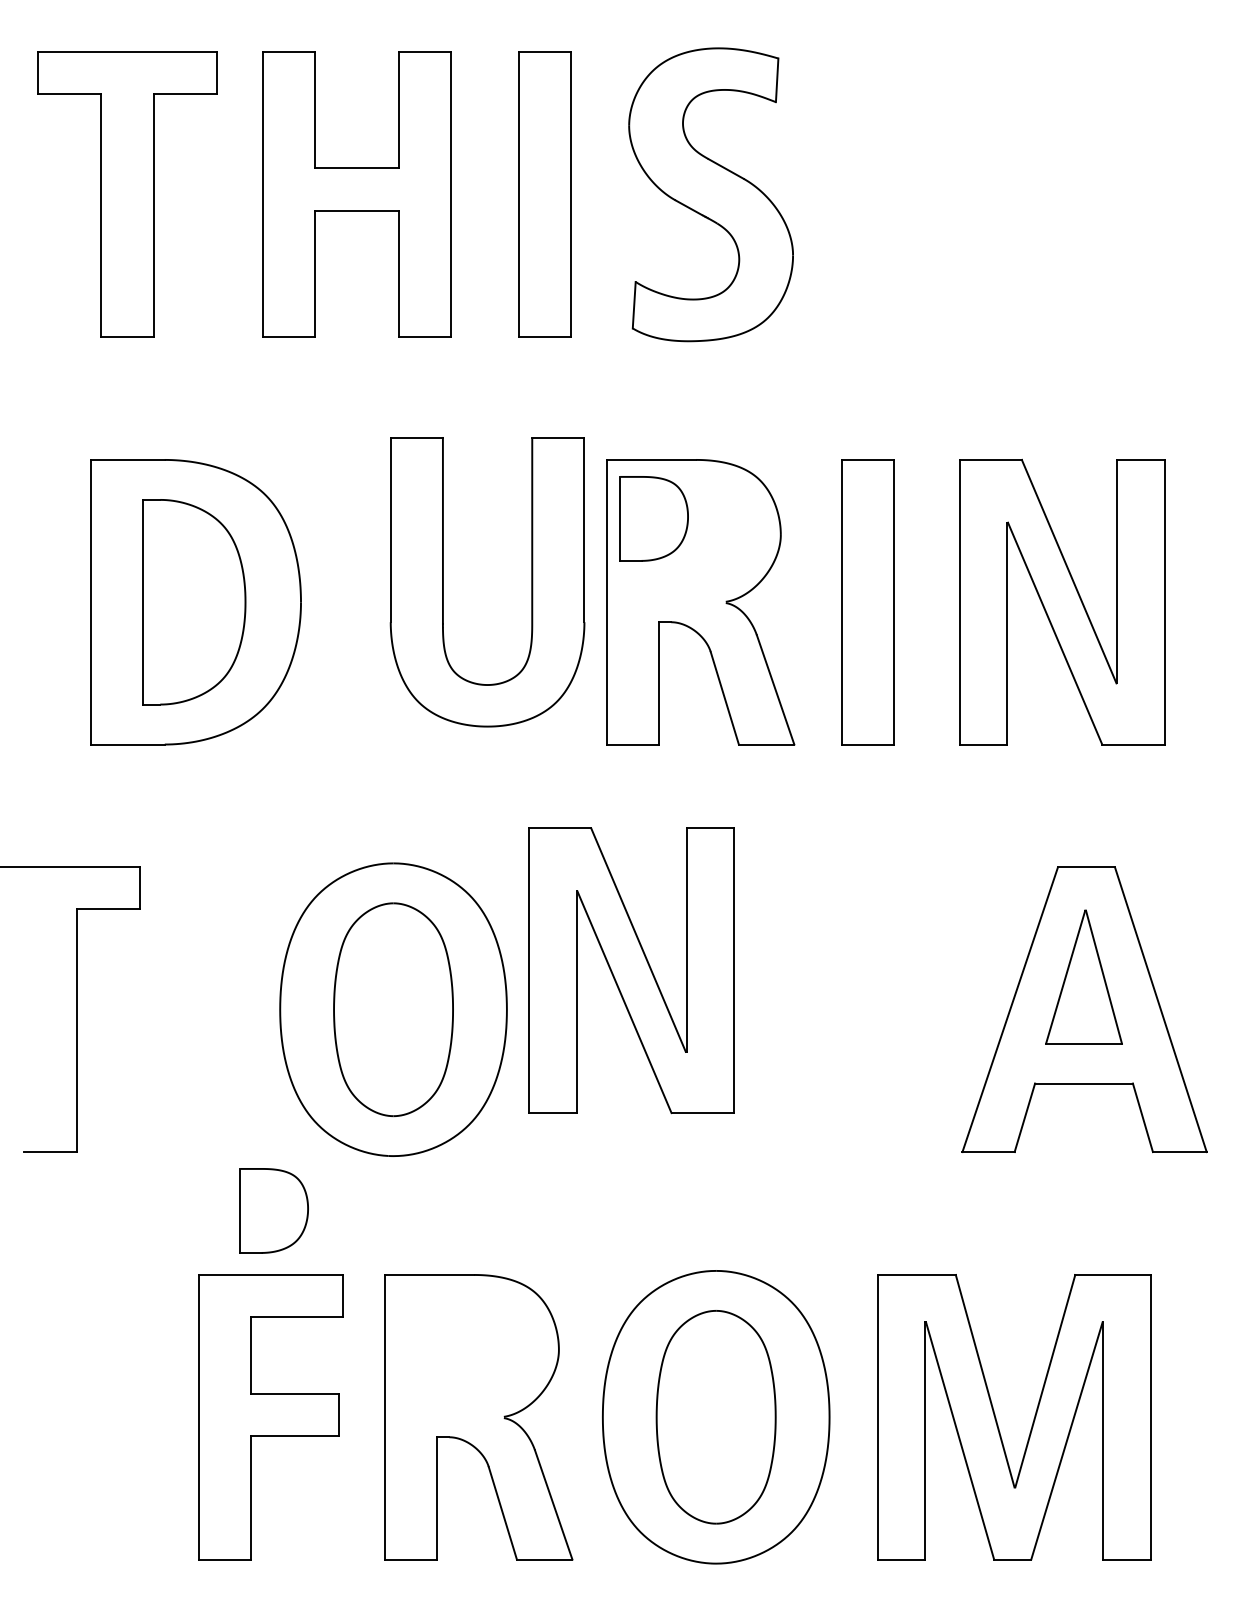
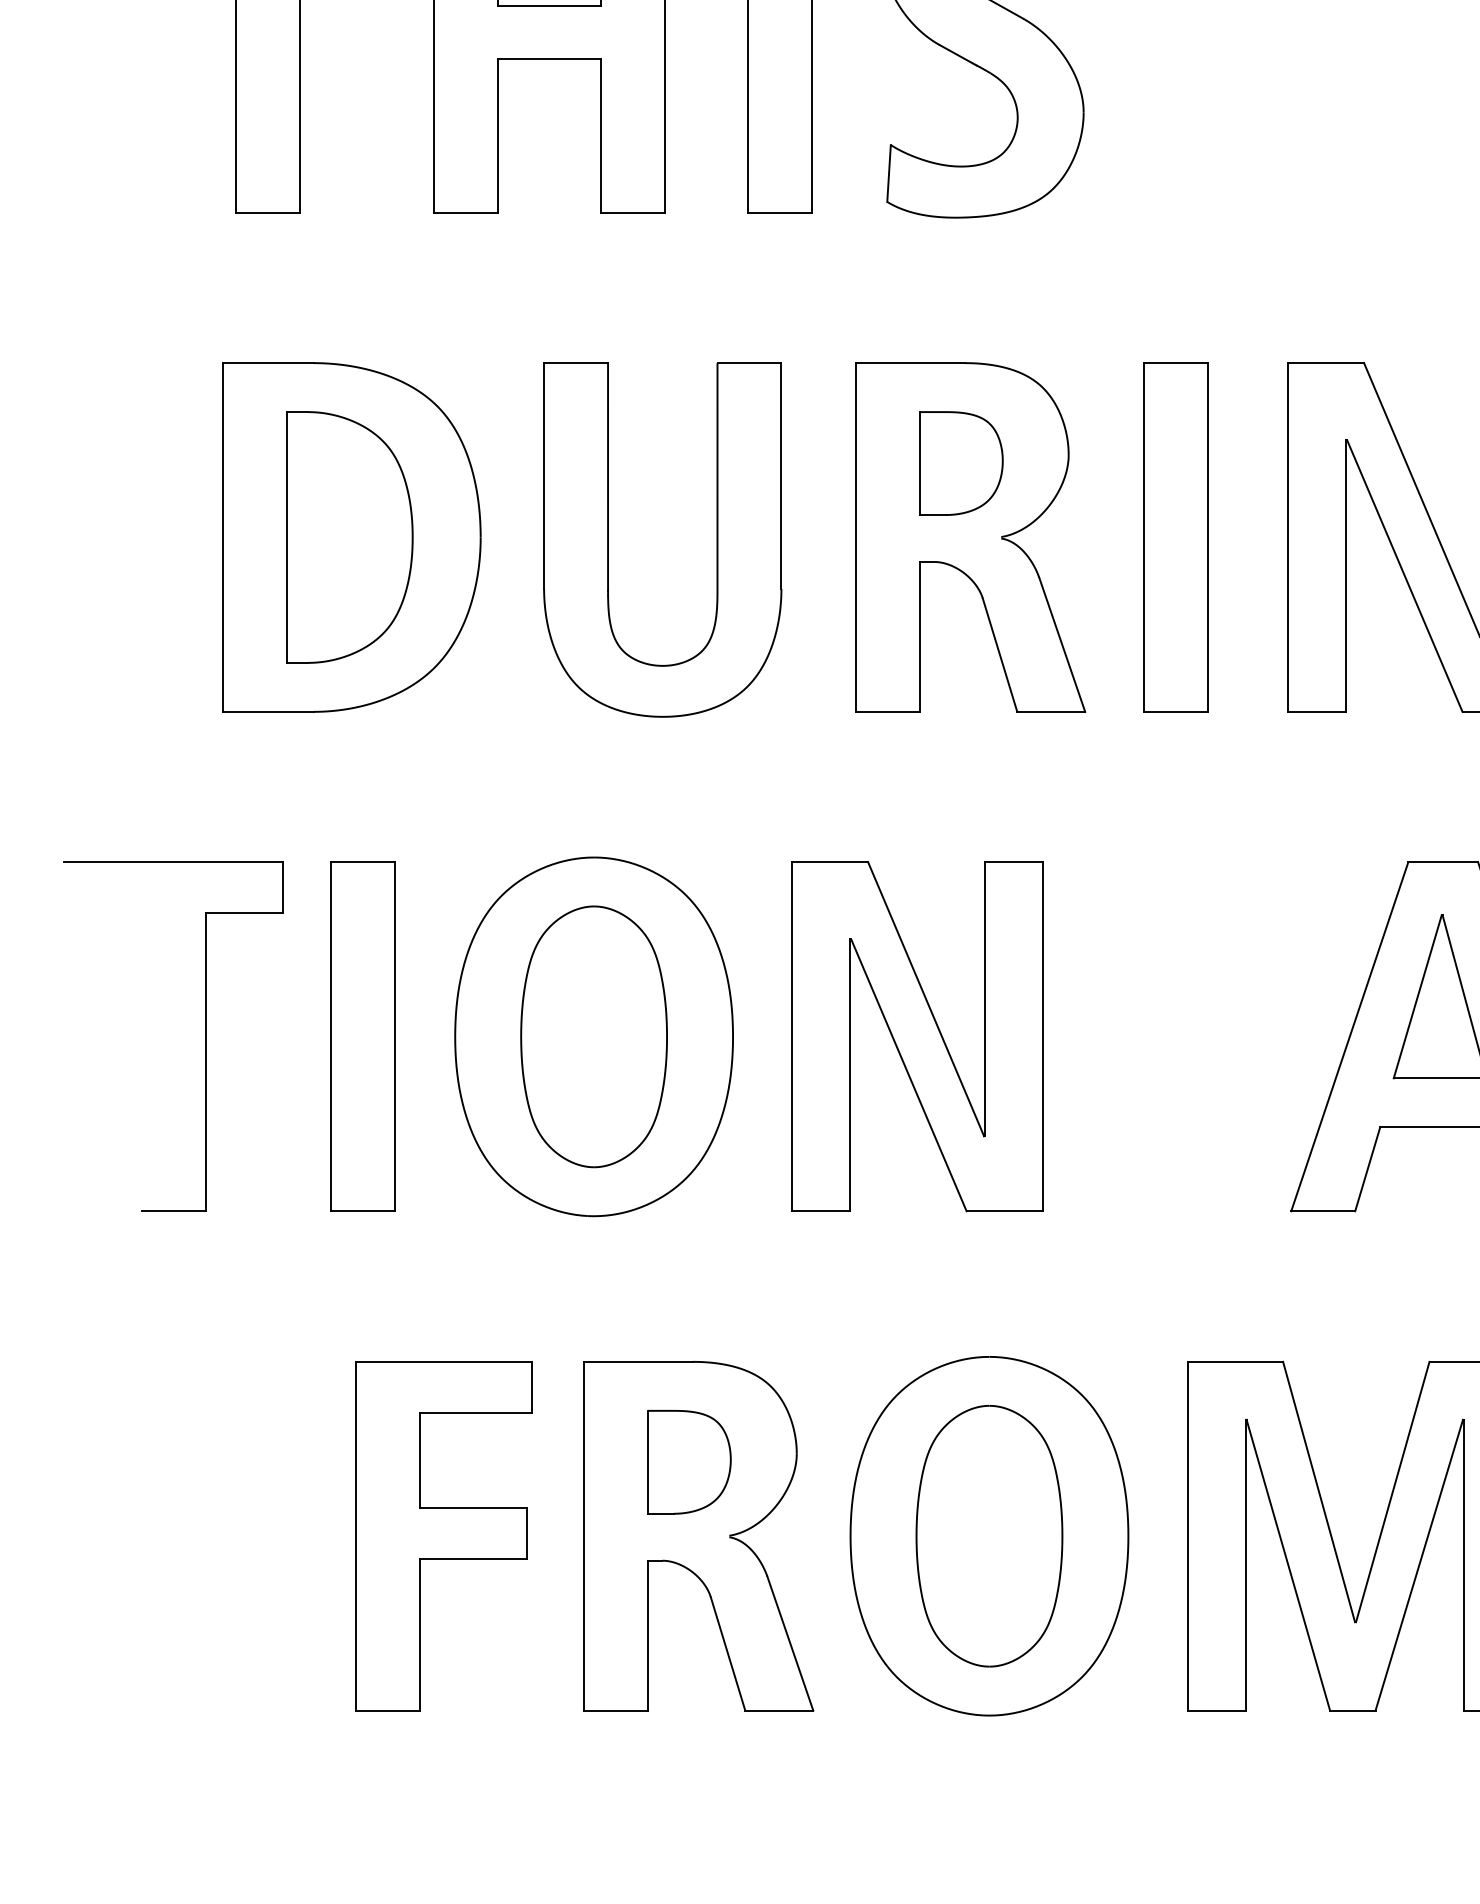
part: (653, 518) -> (960, 463), moved
part: (443, 582) -> (608, 540), moved
part: (631, 970) -> (917, 1036), moved
part: (204, 1009) -> (362, 1036), added
part: (273, 1210) -> (688, 1461), moved

